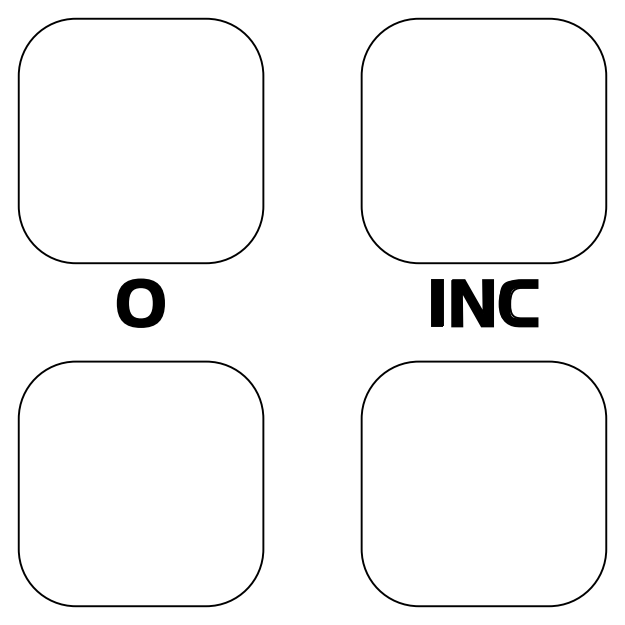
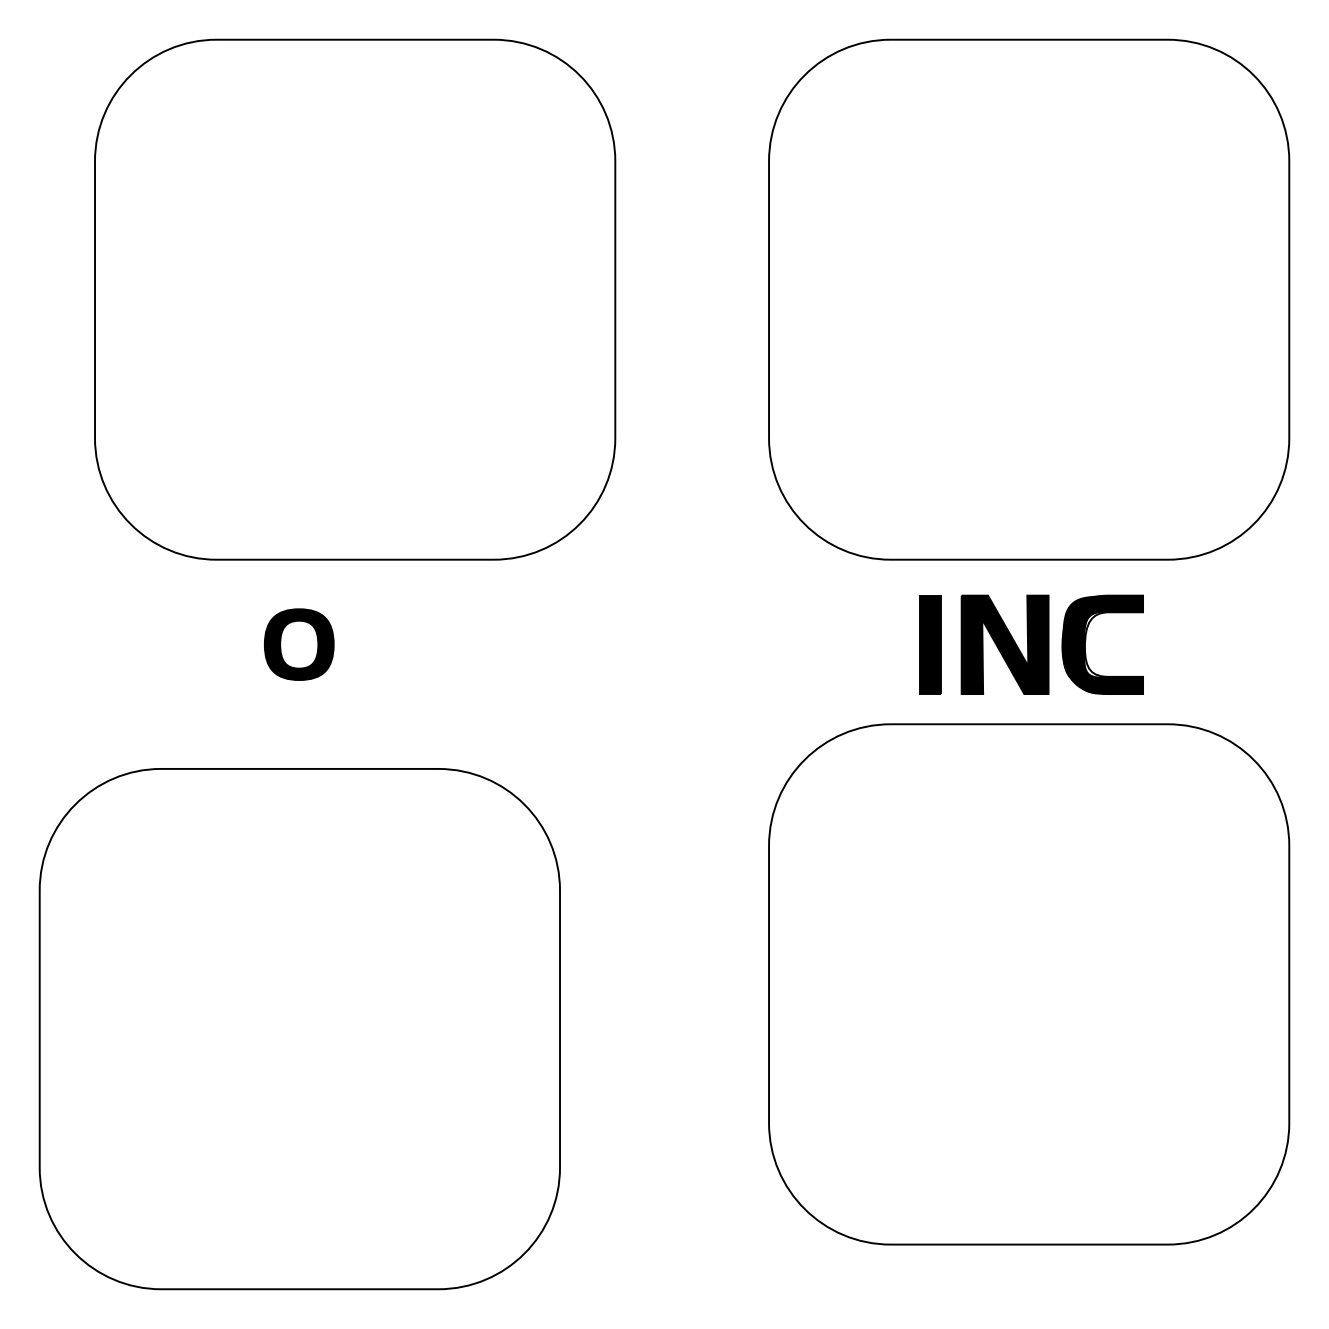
part: (140, 140) -> (353, 298), moved
part: (140, 302) -> (298, 643), size x0.7
part: (483, 483) -> (1028, 983), moved

